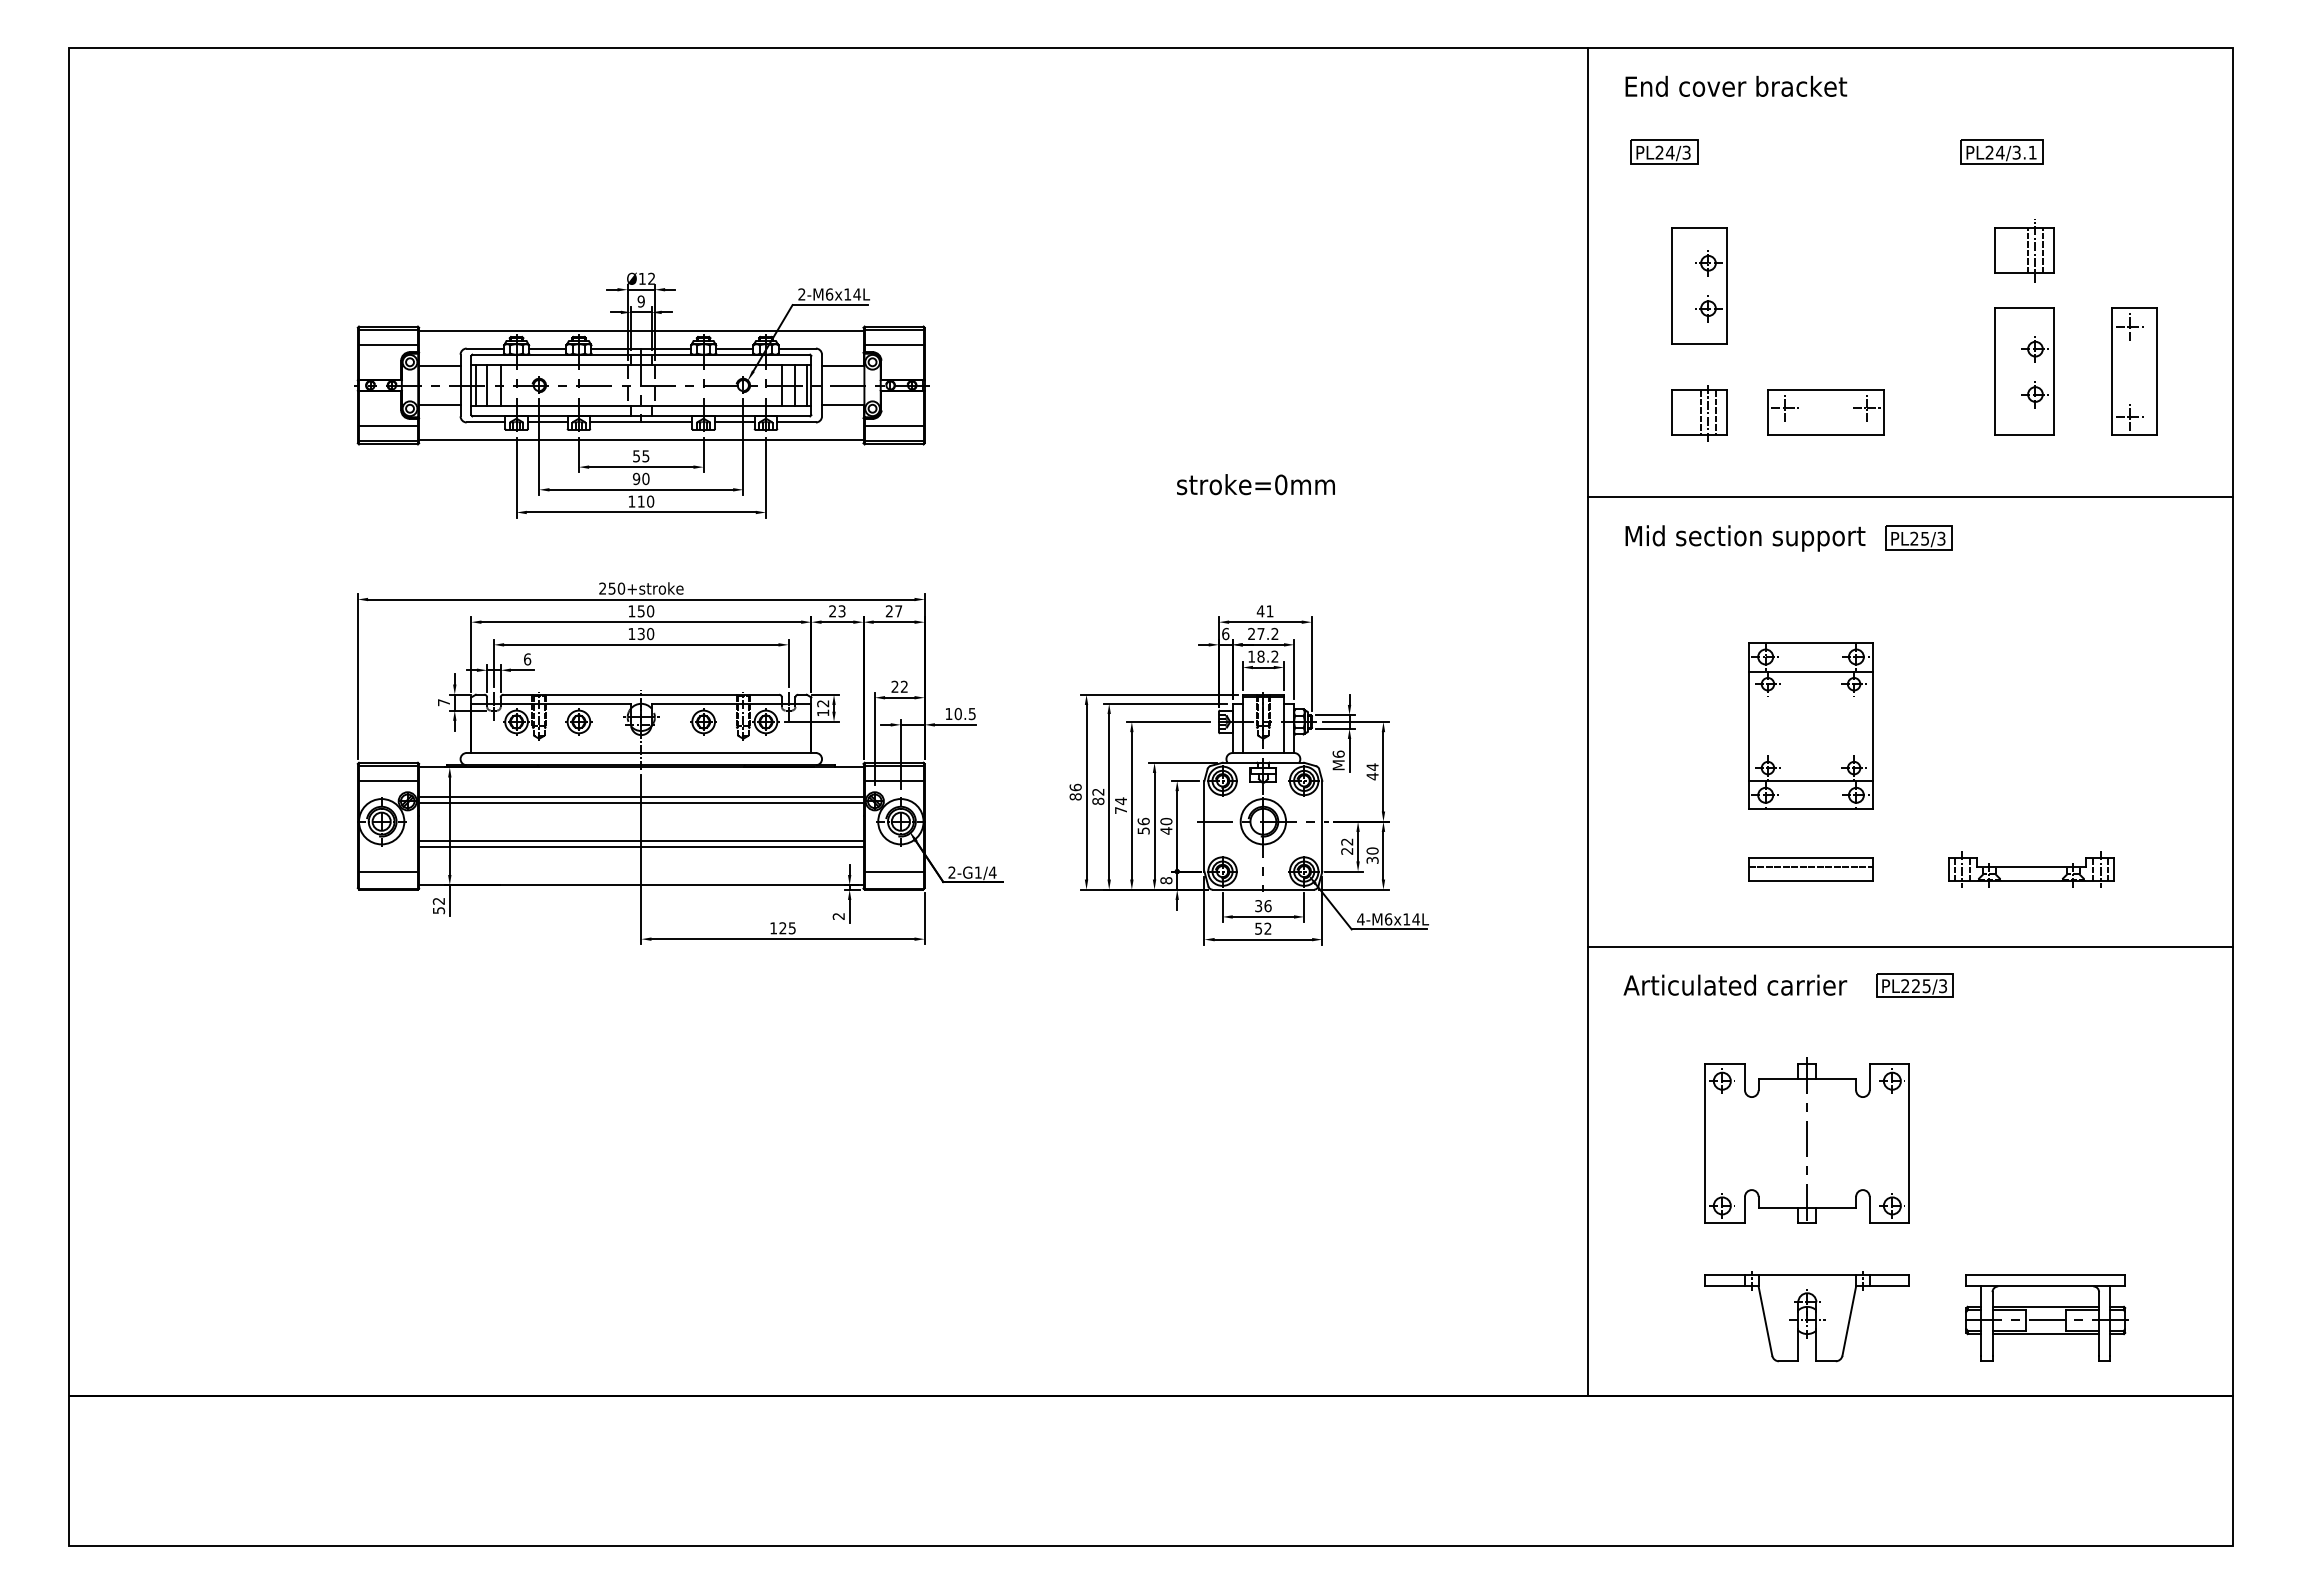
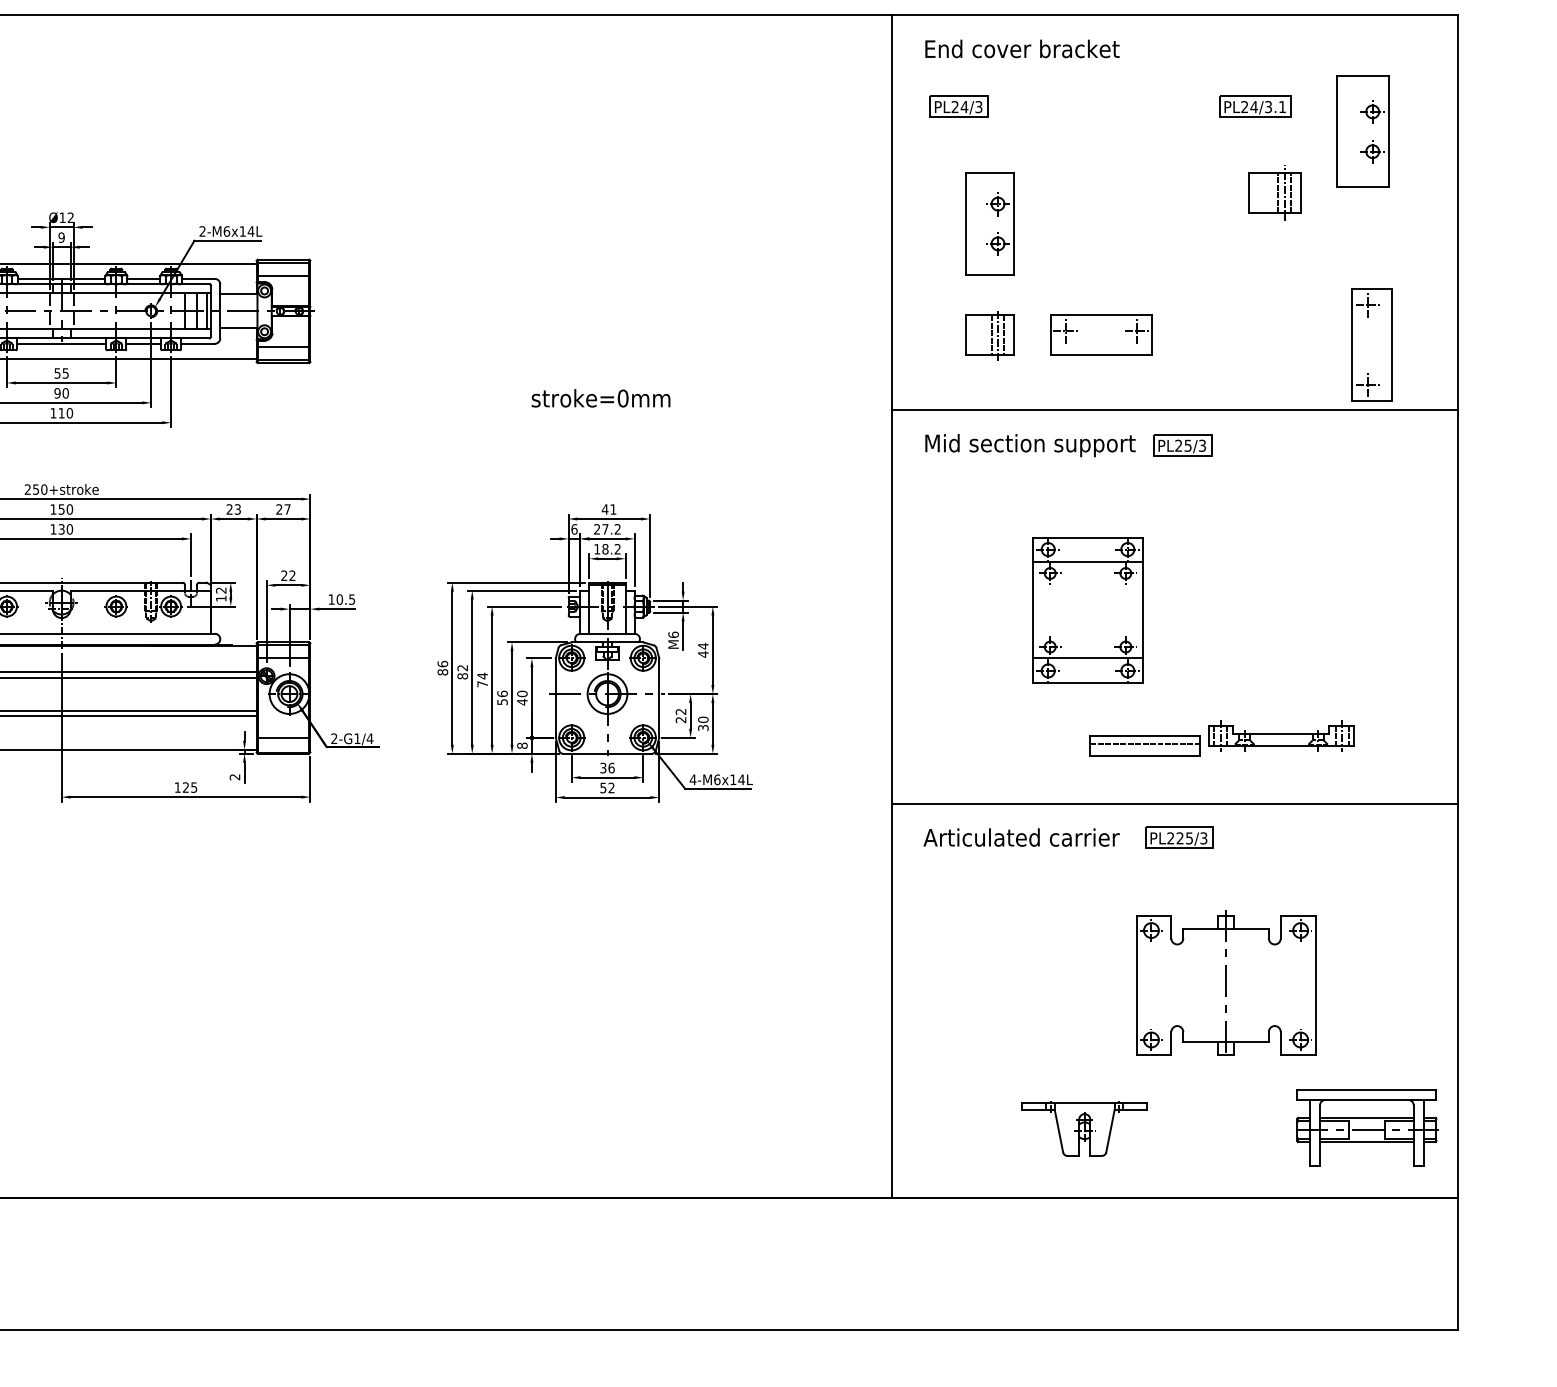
part: (2024, 371) -> (1363, 131), moved
part: (2134, 371) -> (1371, 344), moved
part: (1810, 869) -> (1144, 746), moved
part: (1806, 1140) -> (1225, 982), moved
part: (1806, 1316) -> (1084, 1128), size x0.7
part: (2046, 1317) -> (1367, 1127), moved

